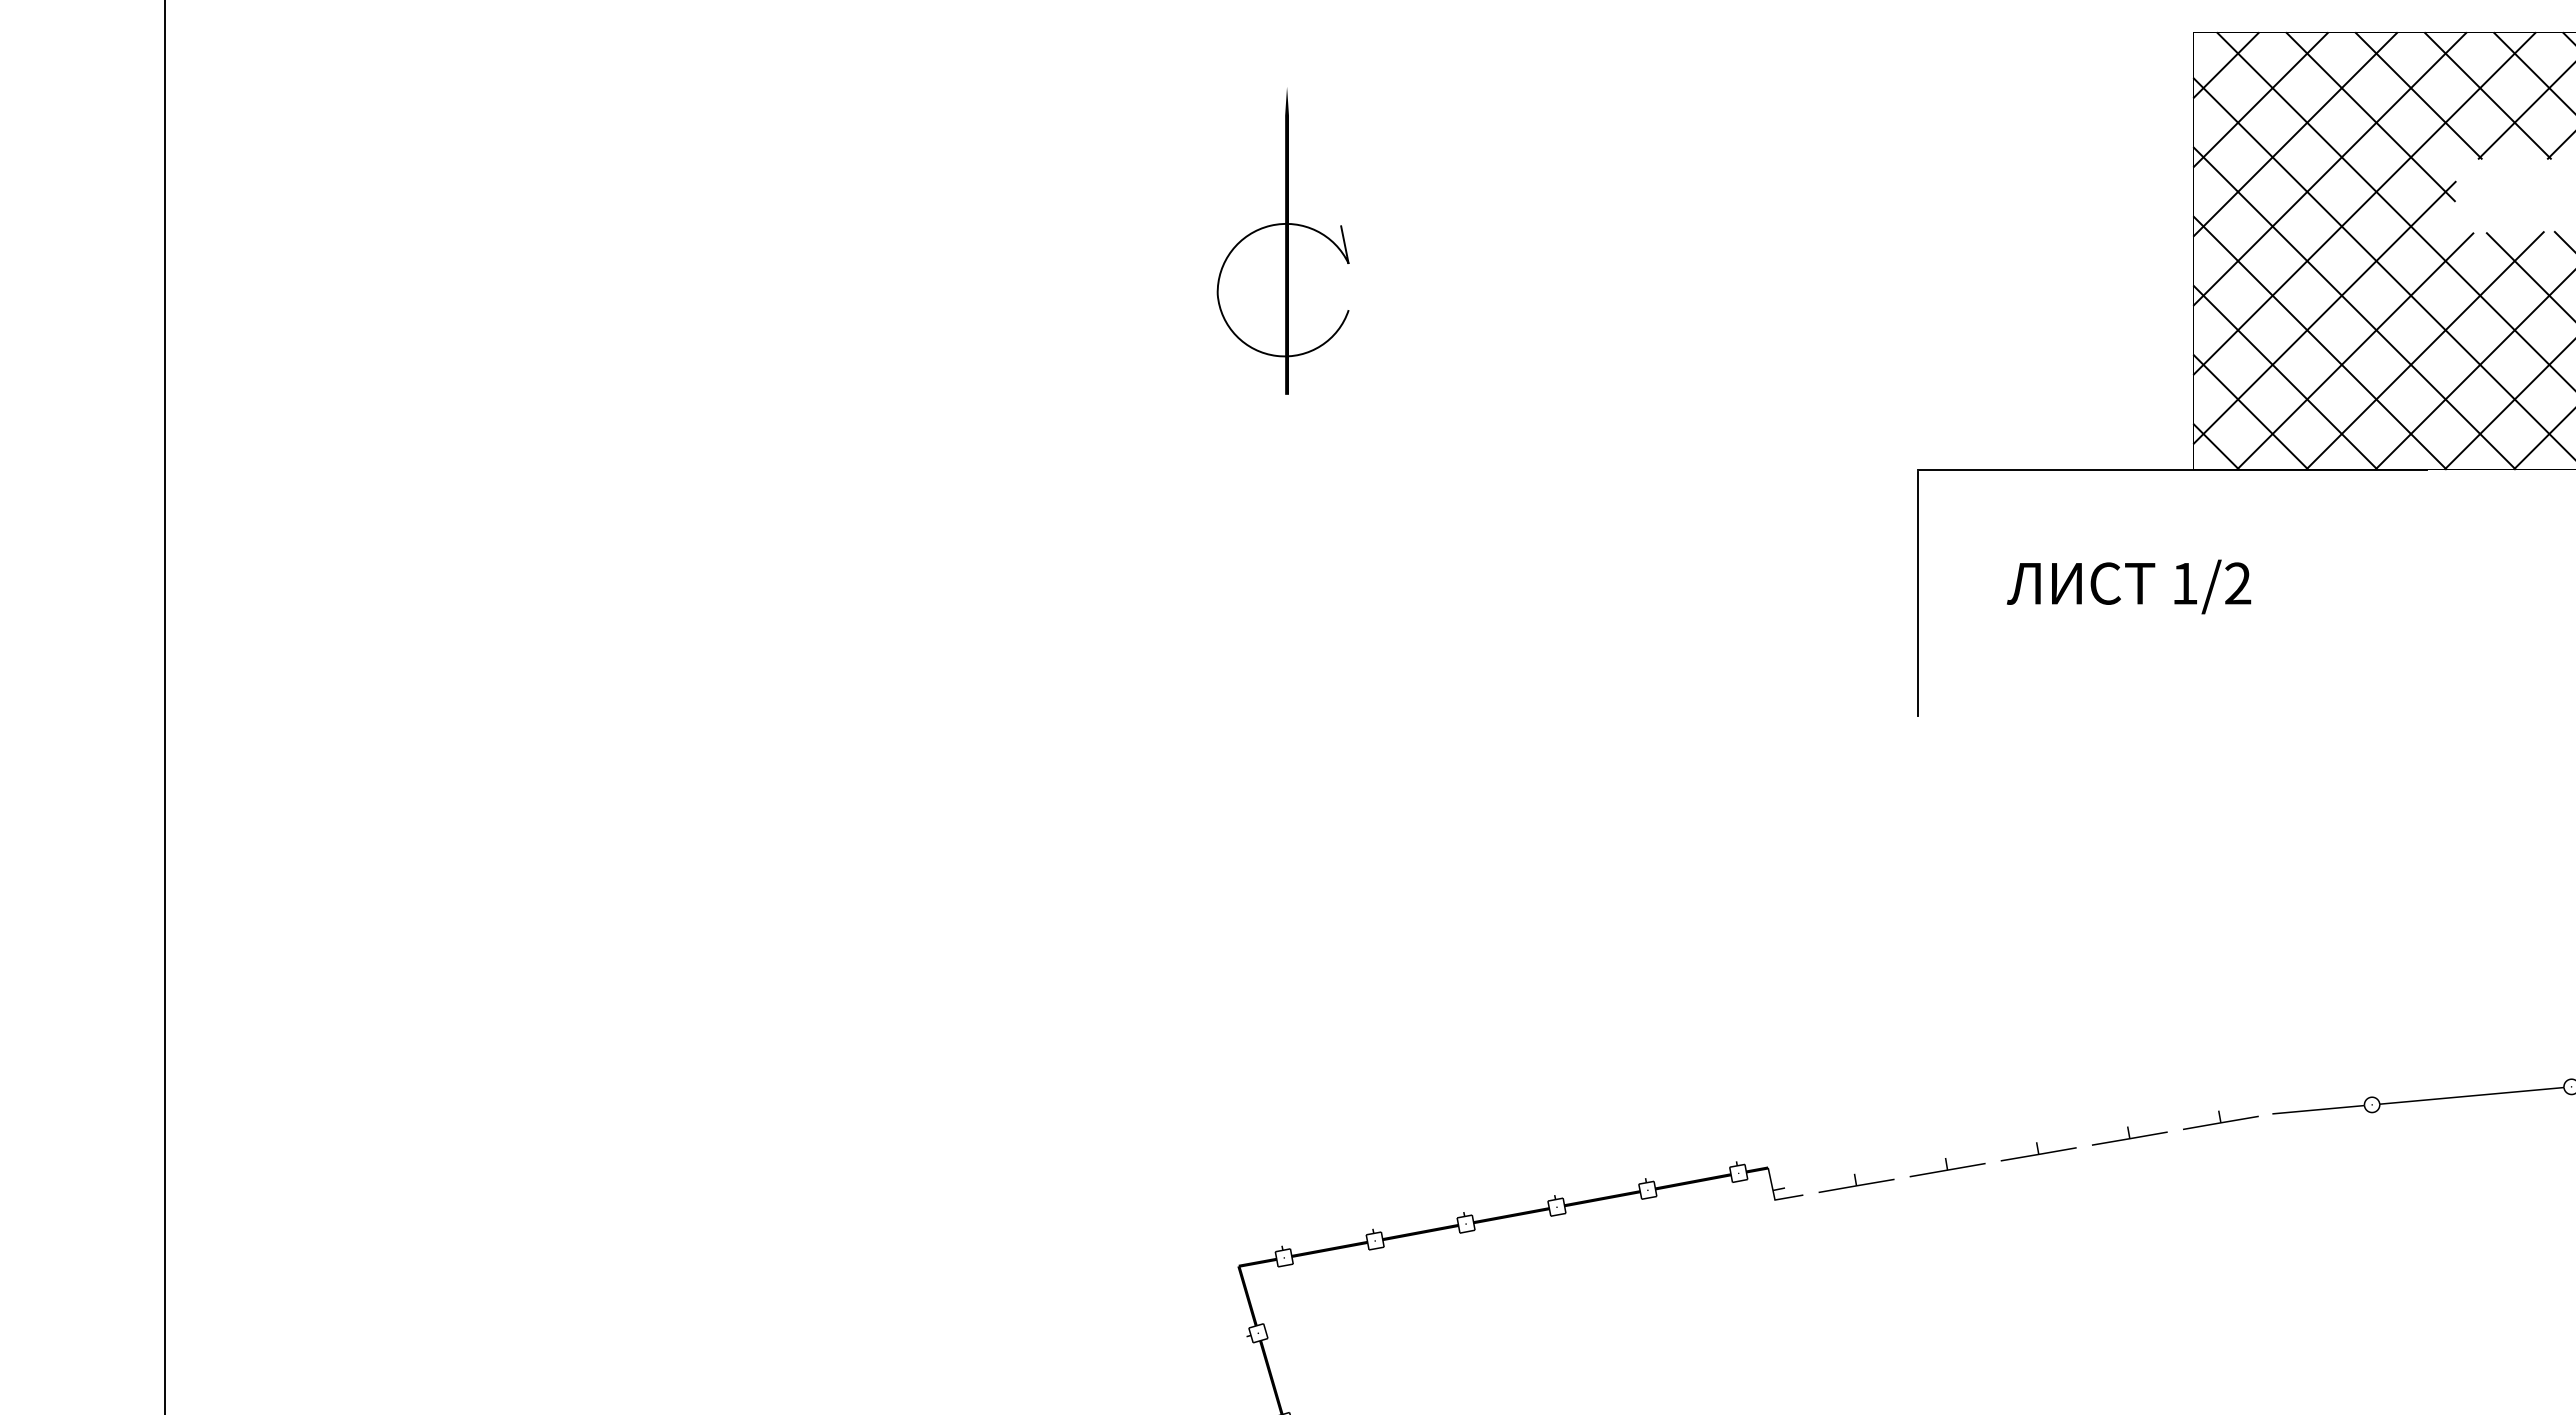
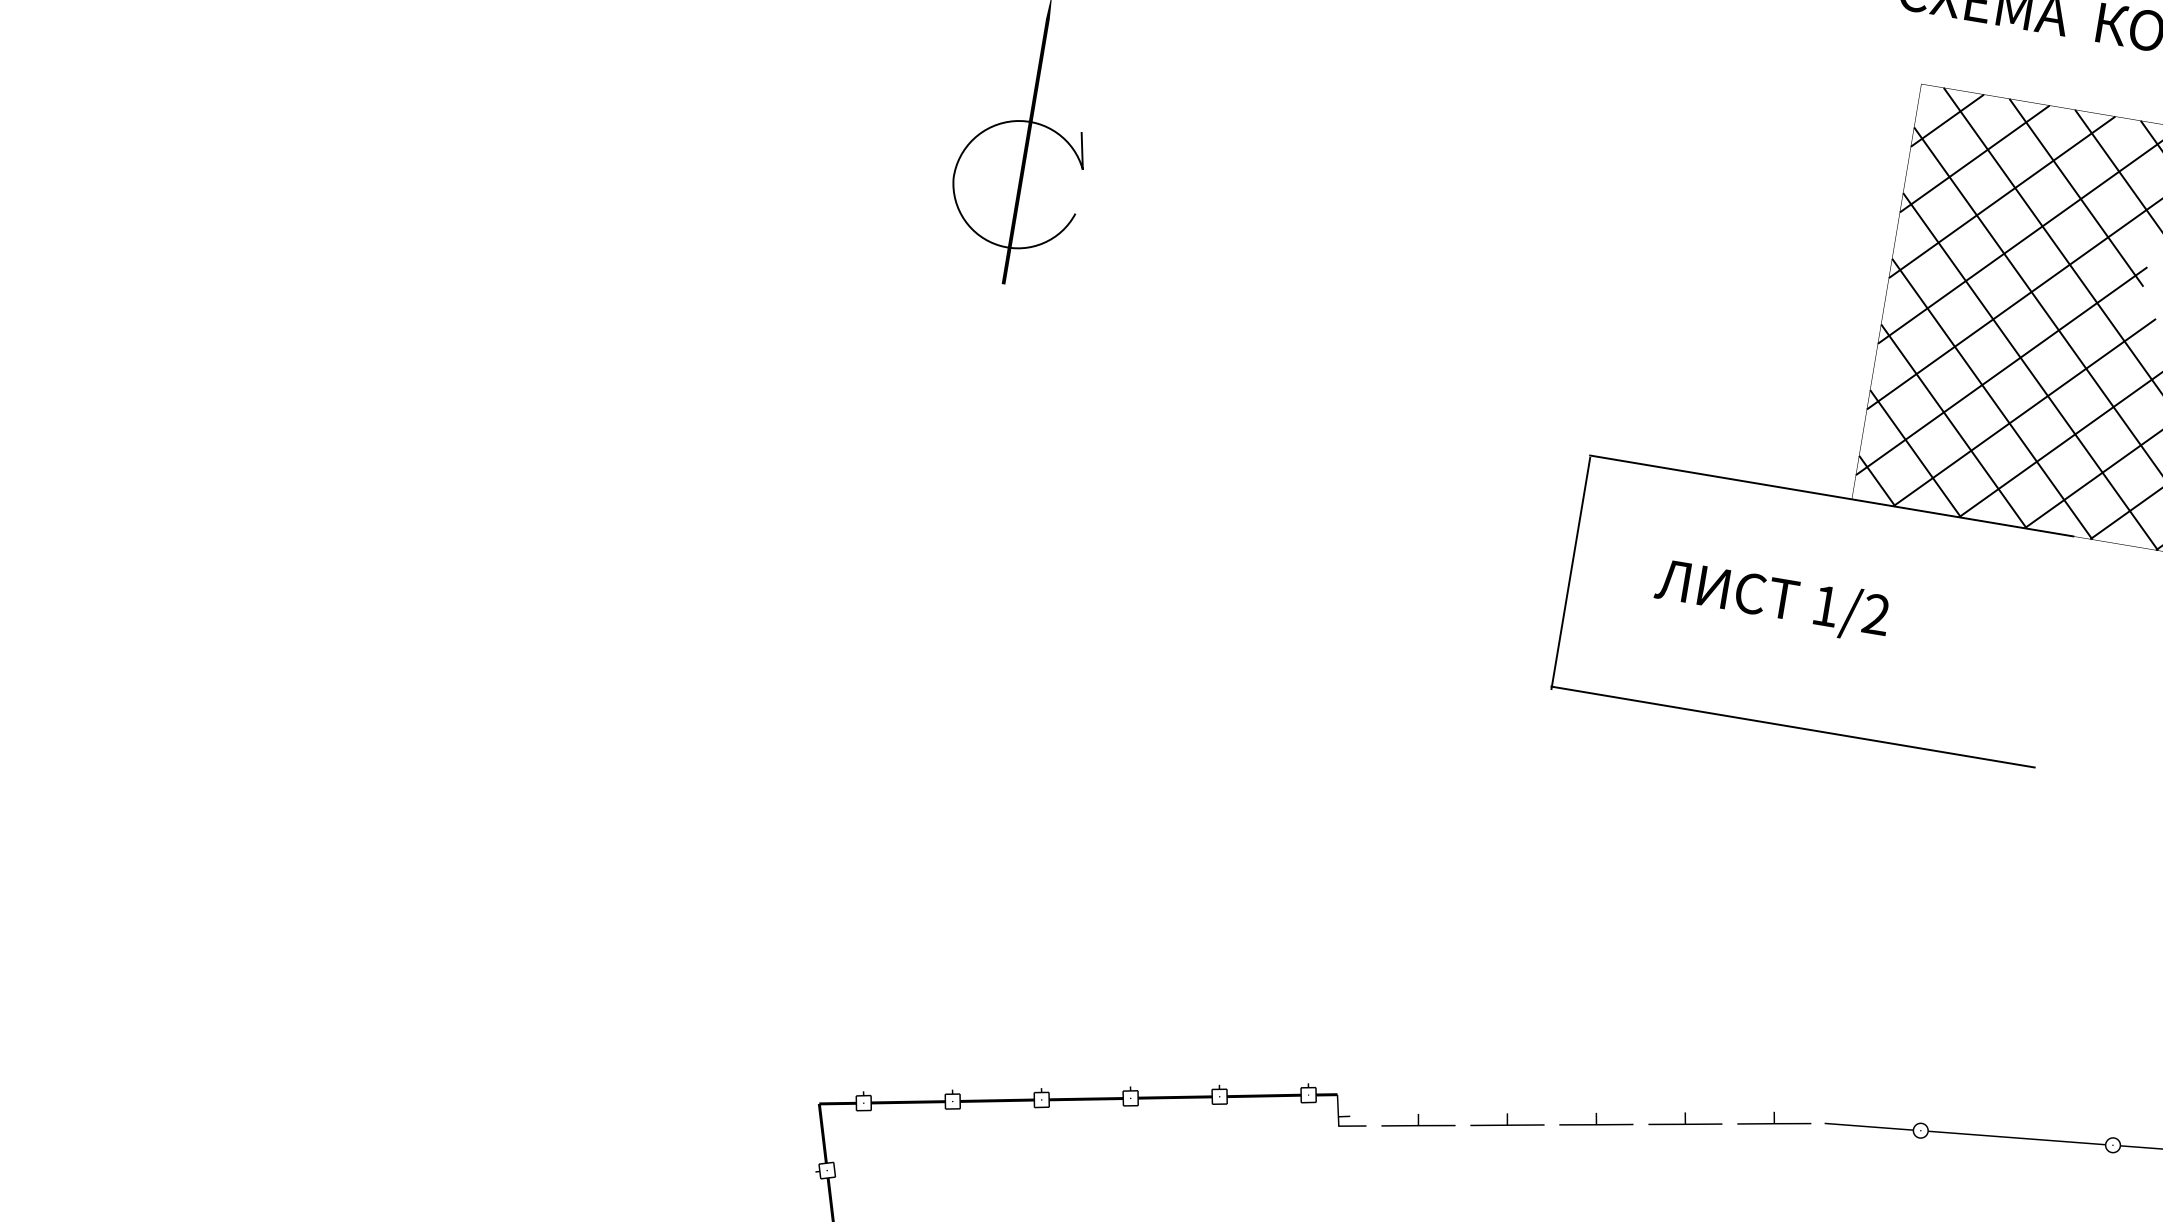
line: (2171, 713) -> (1792, 727), added

